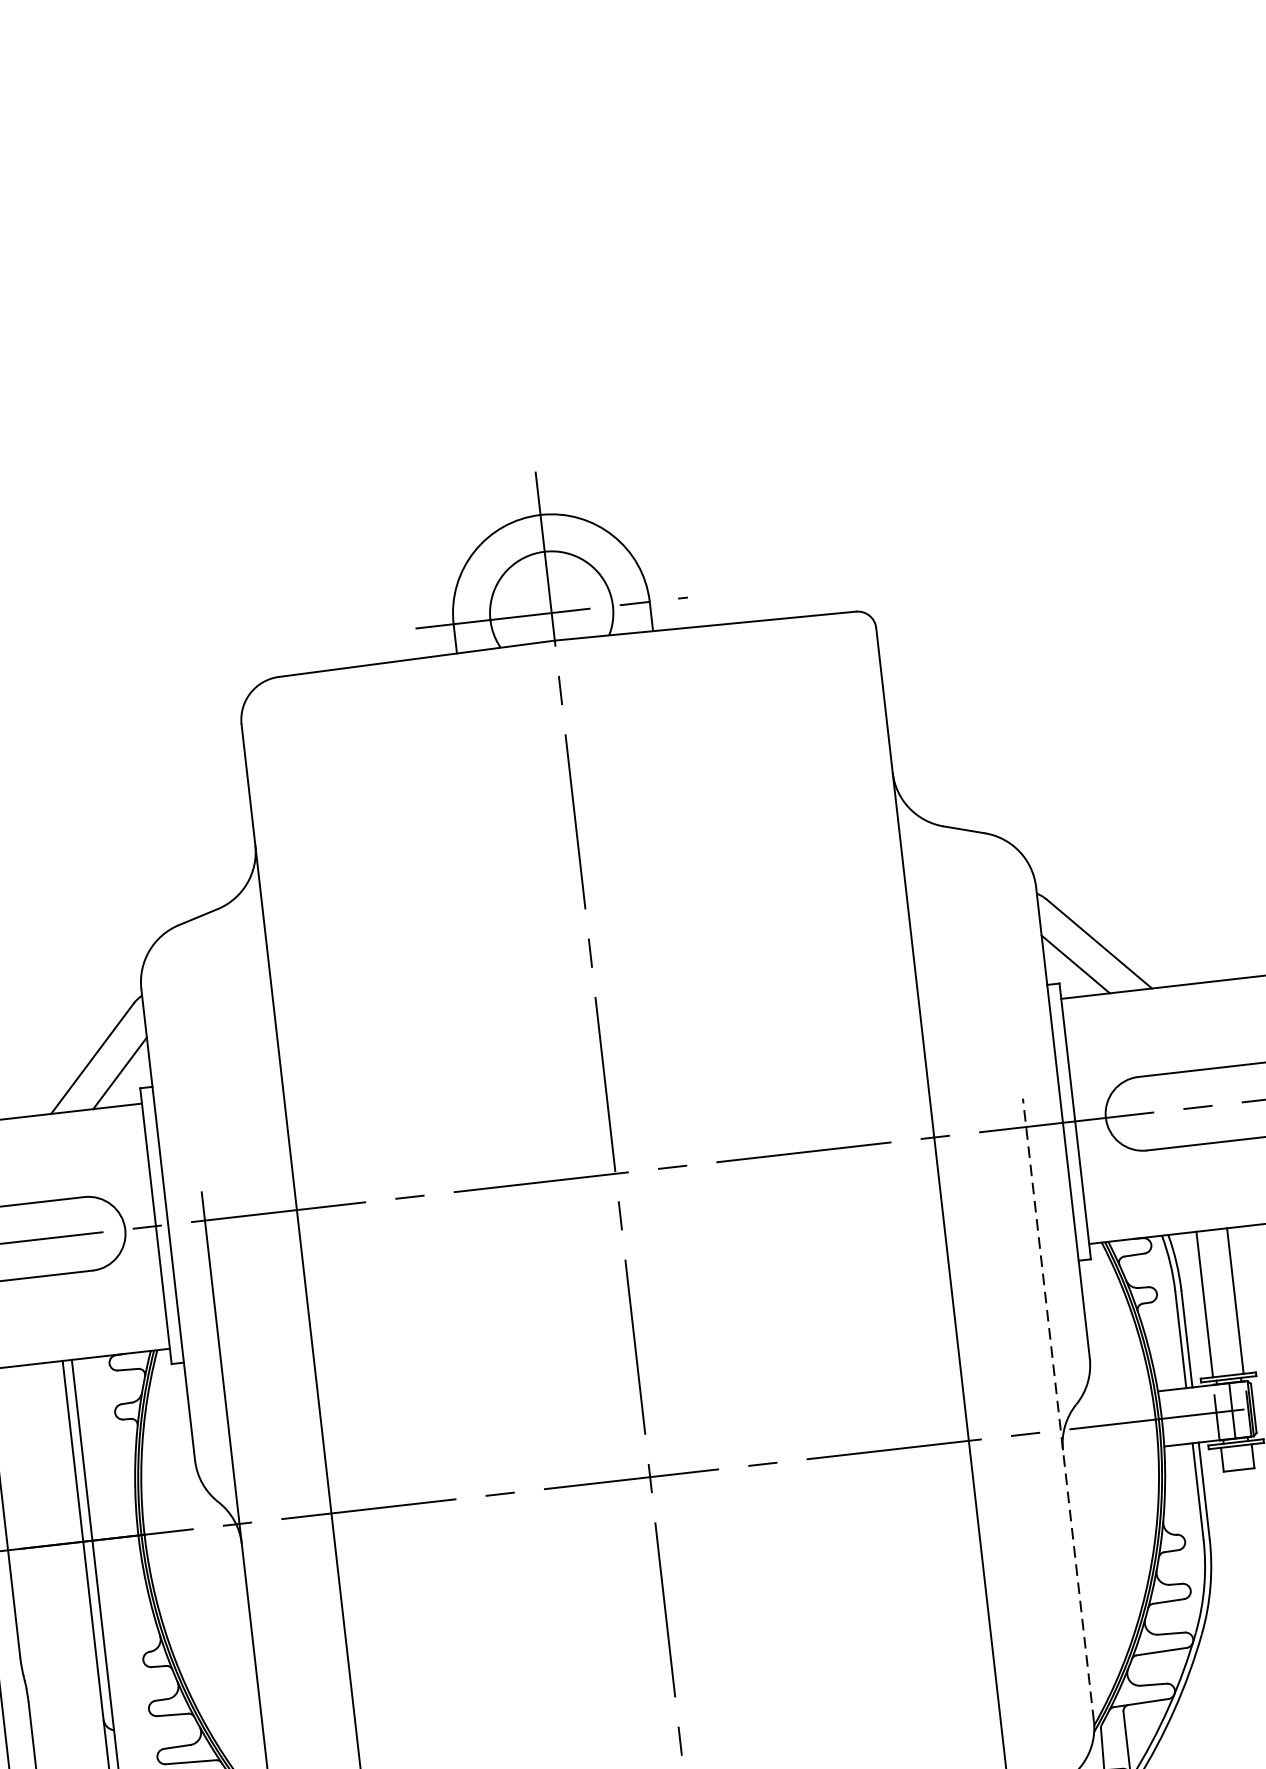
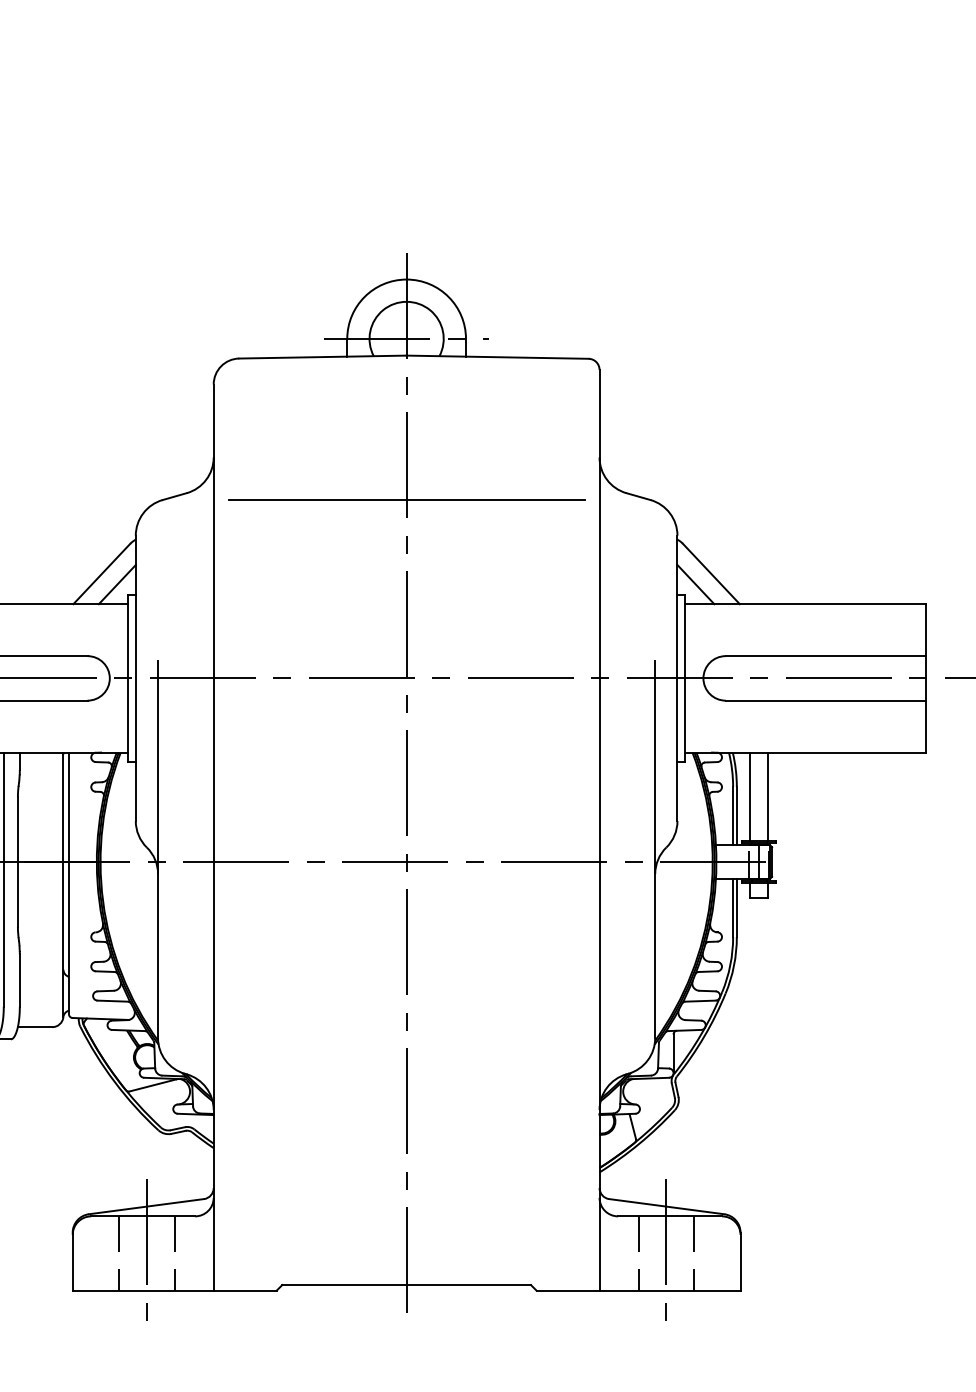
line: (581, 879) -> (406, 500), added
line: (1058, 1409) -> (655, 849), dashed -> solid

